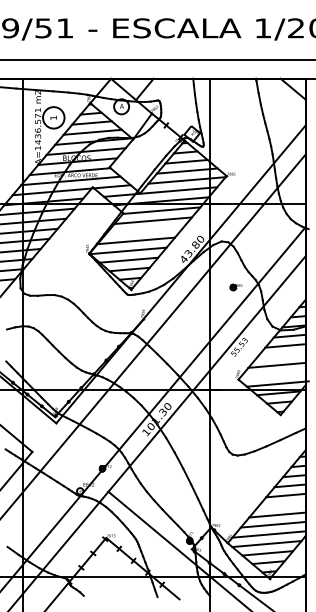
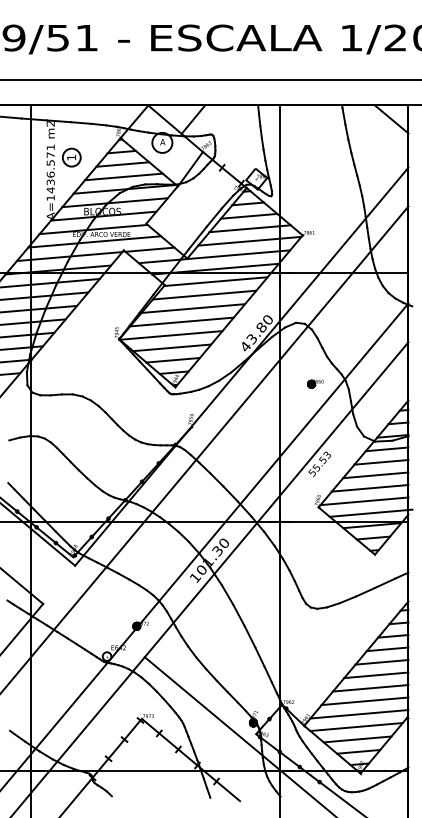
circle: (53, 117) -> (71, 157), size x0.62
line: (144, 230) -> (192, 308), added
line: (281, 355) -> (375, 475), added
line: (272, 375) -> (364, 501), added
line: (281, 505) -> (376, 675), added

